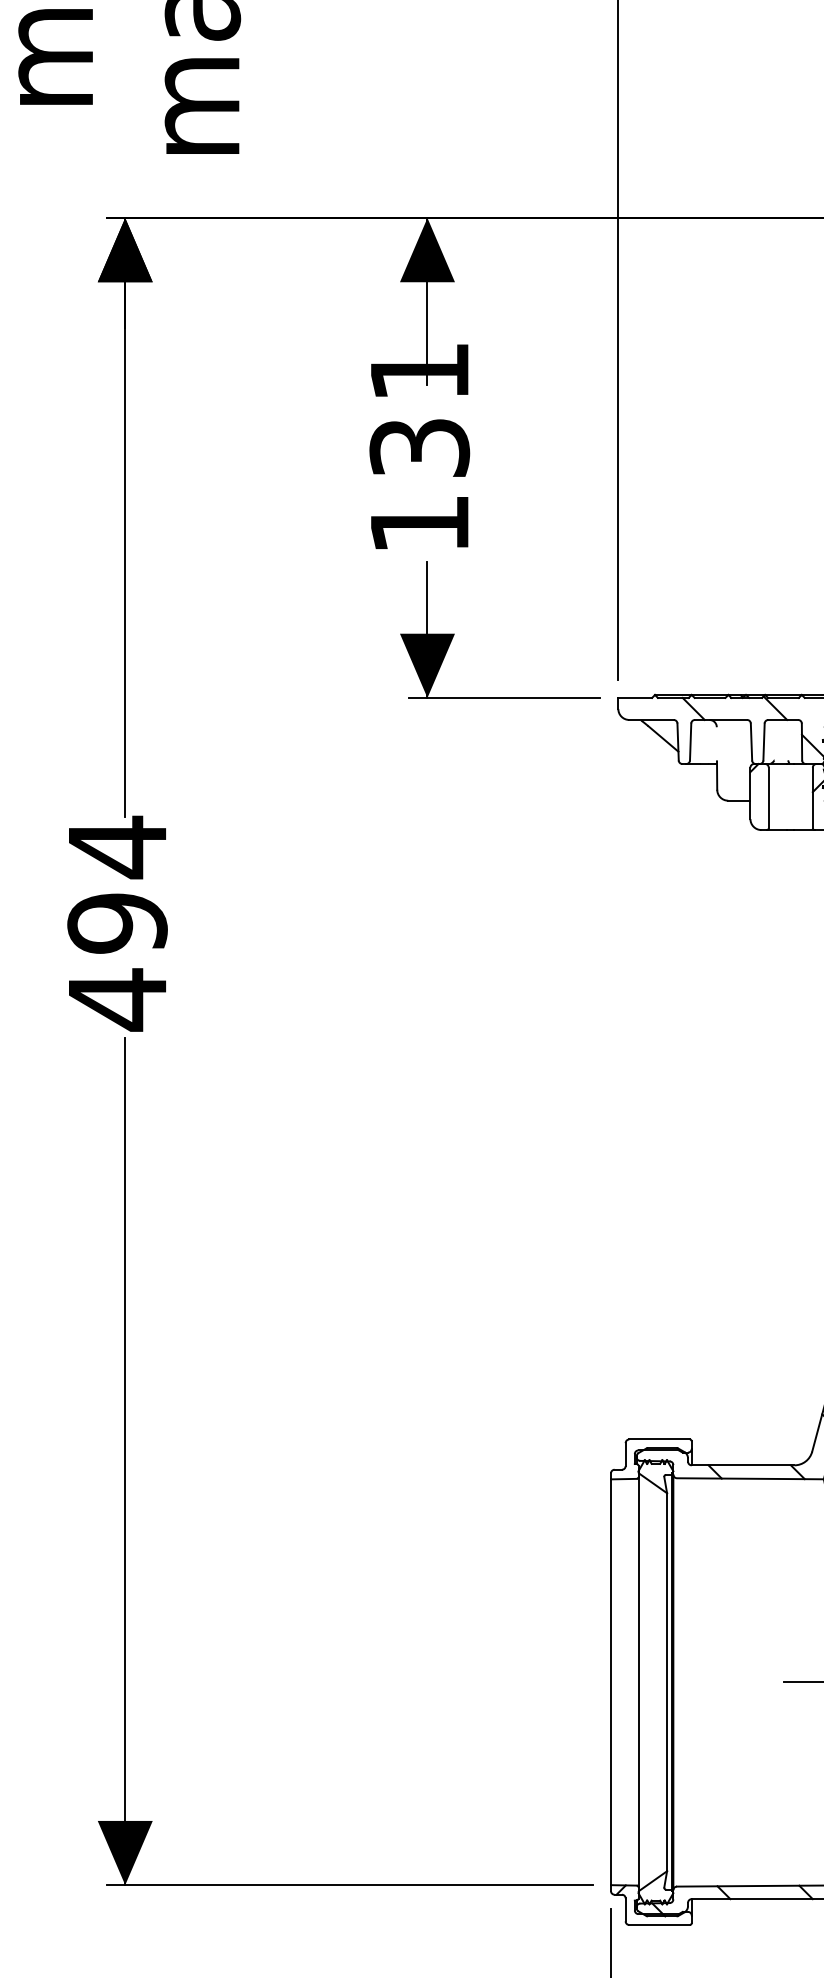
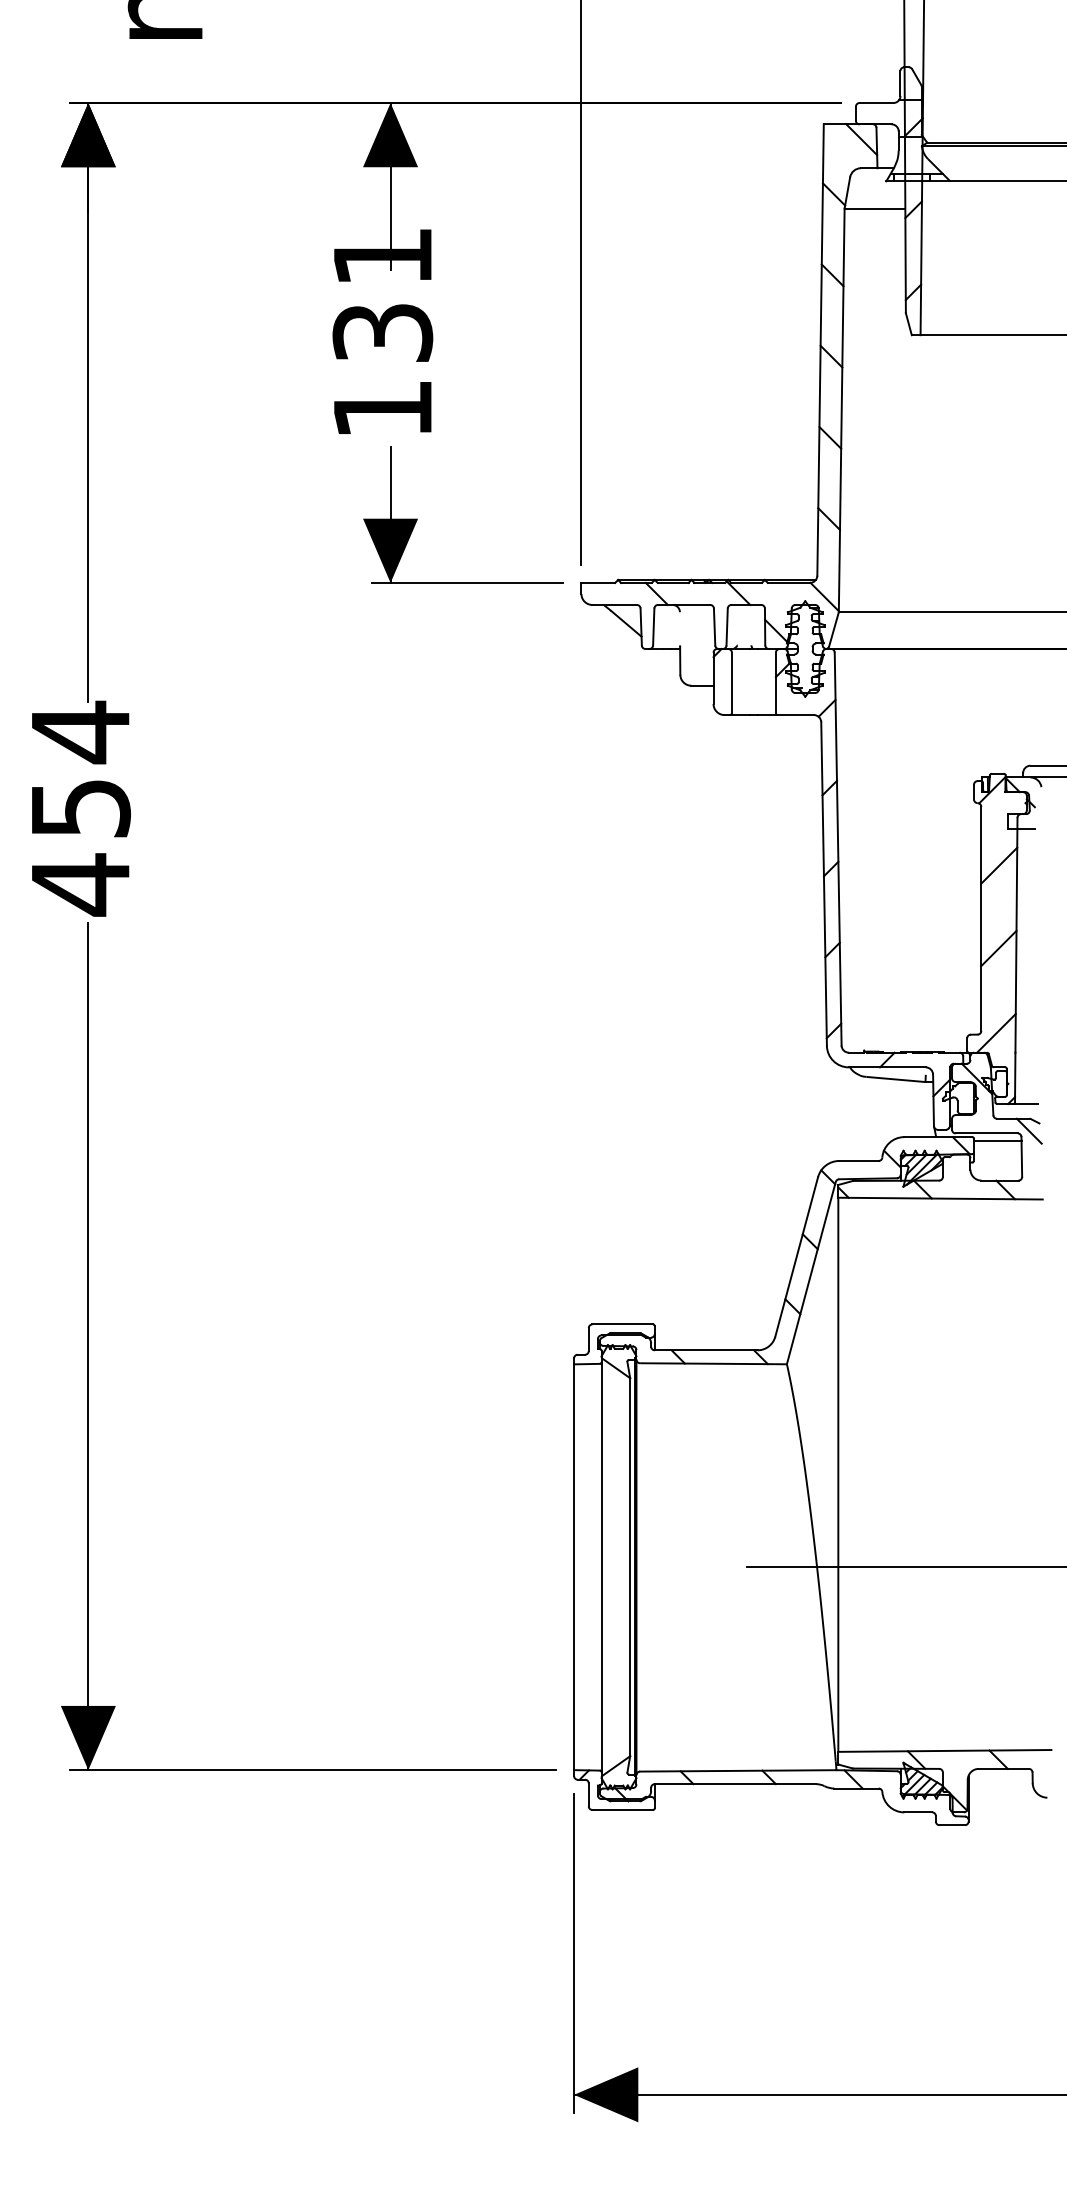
text: (117, 923) -> (80, 808), 494 -> 454

